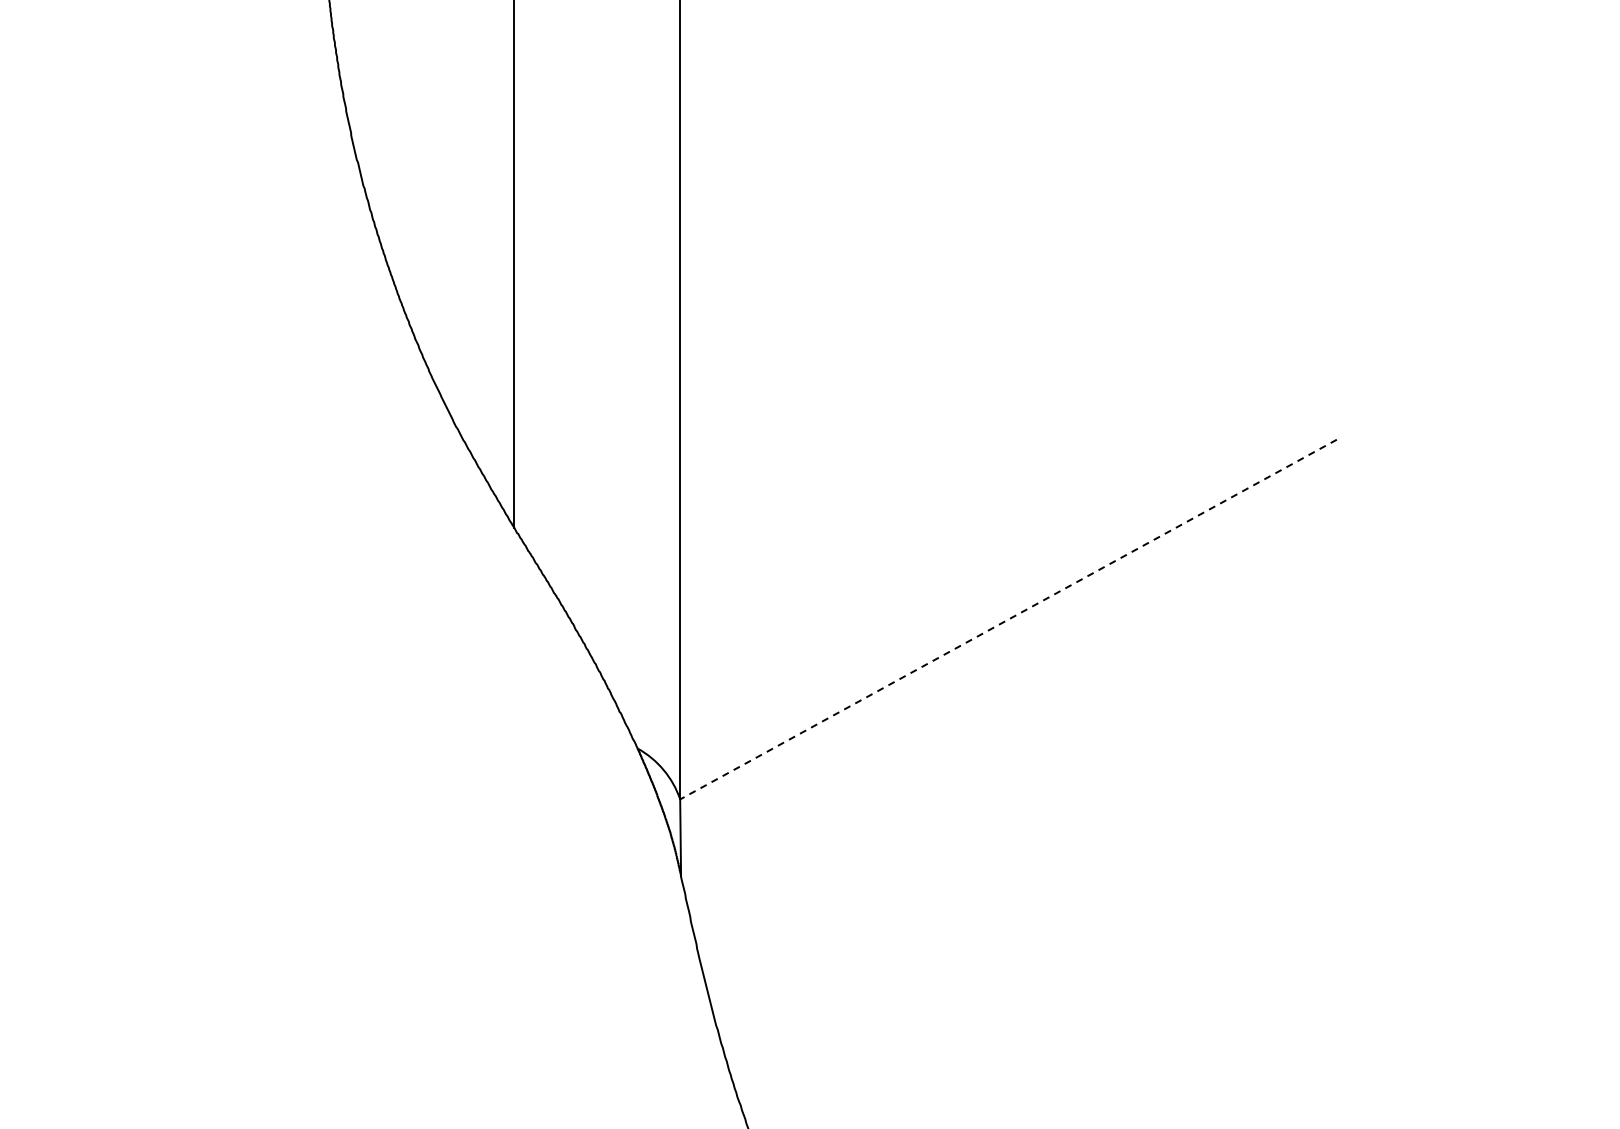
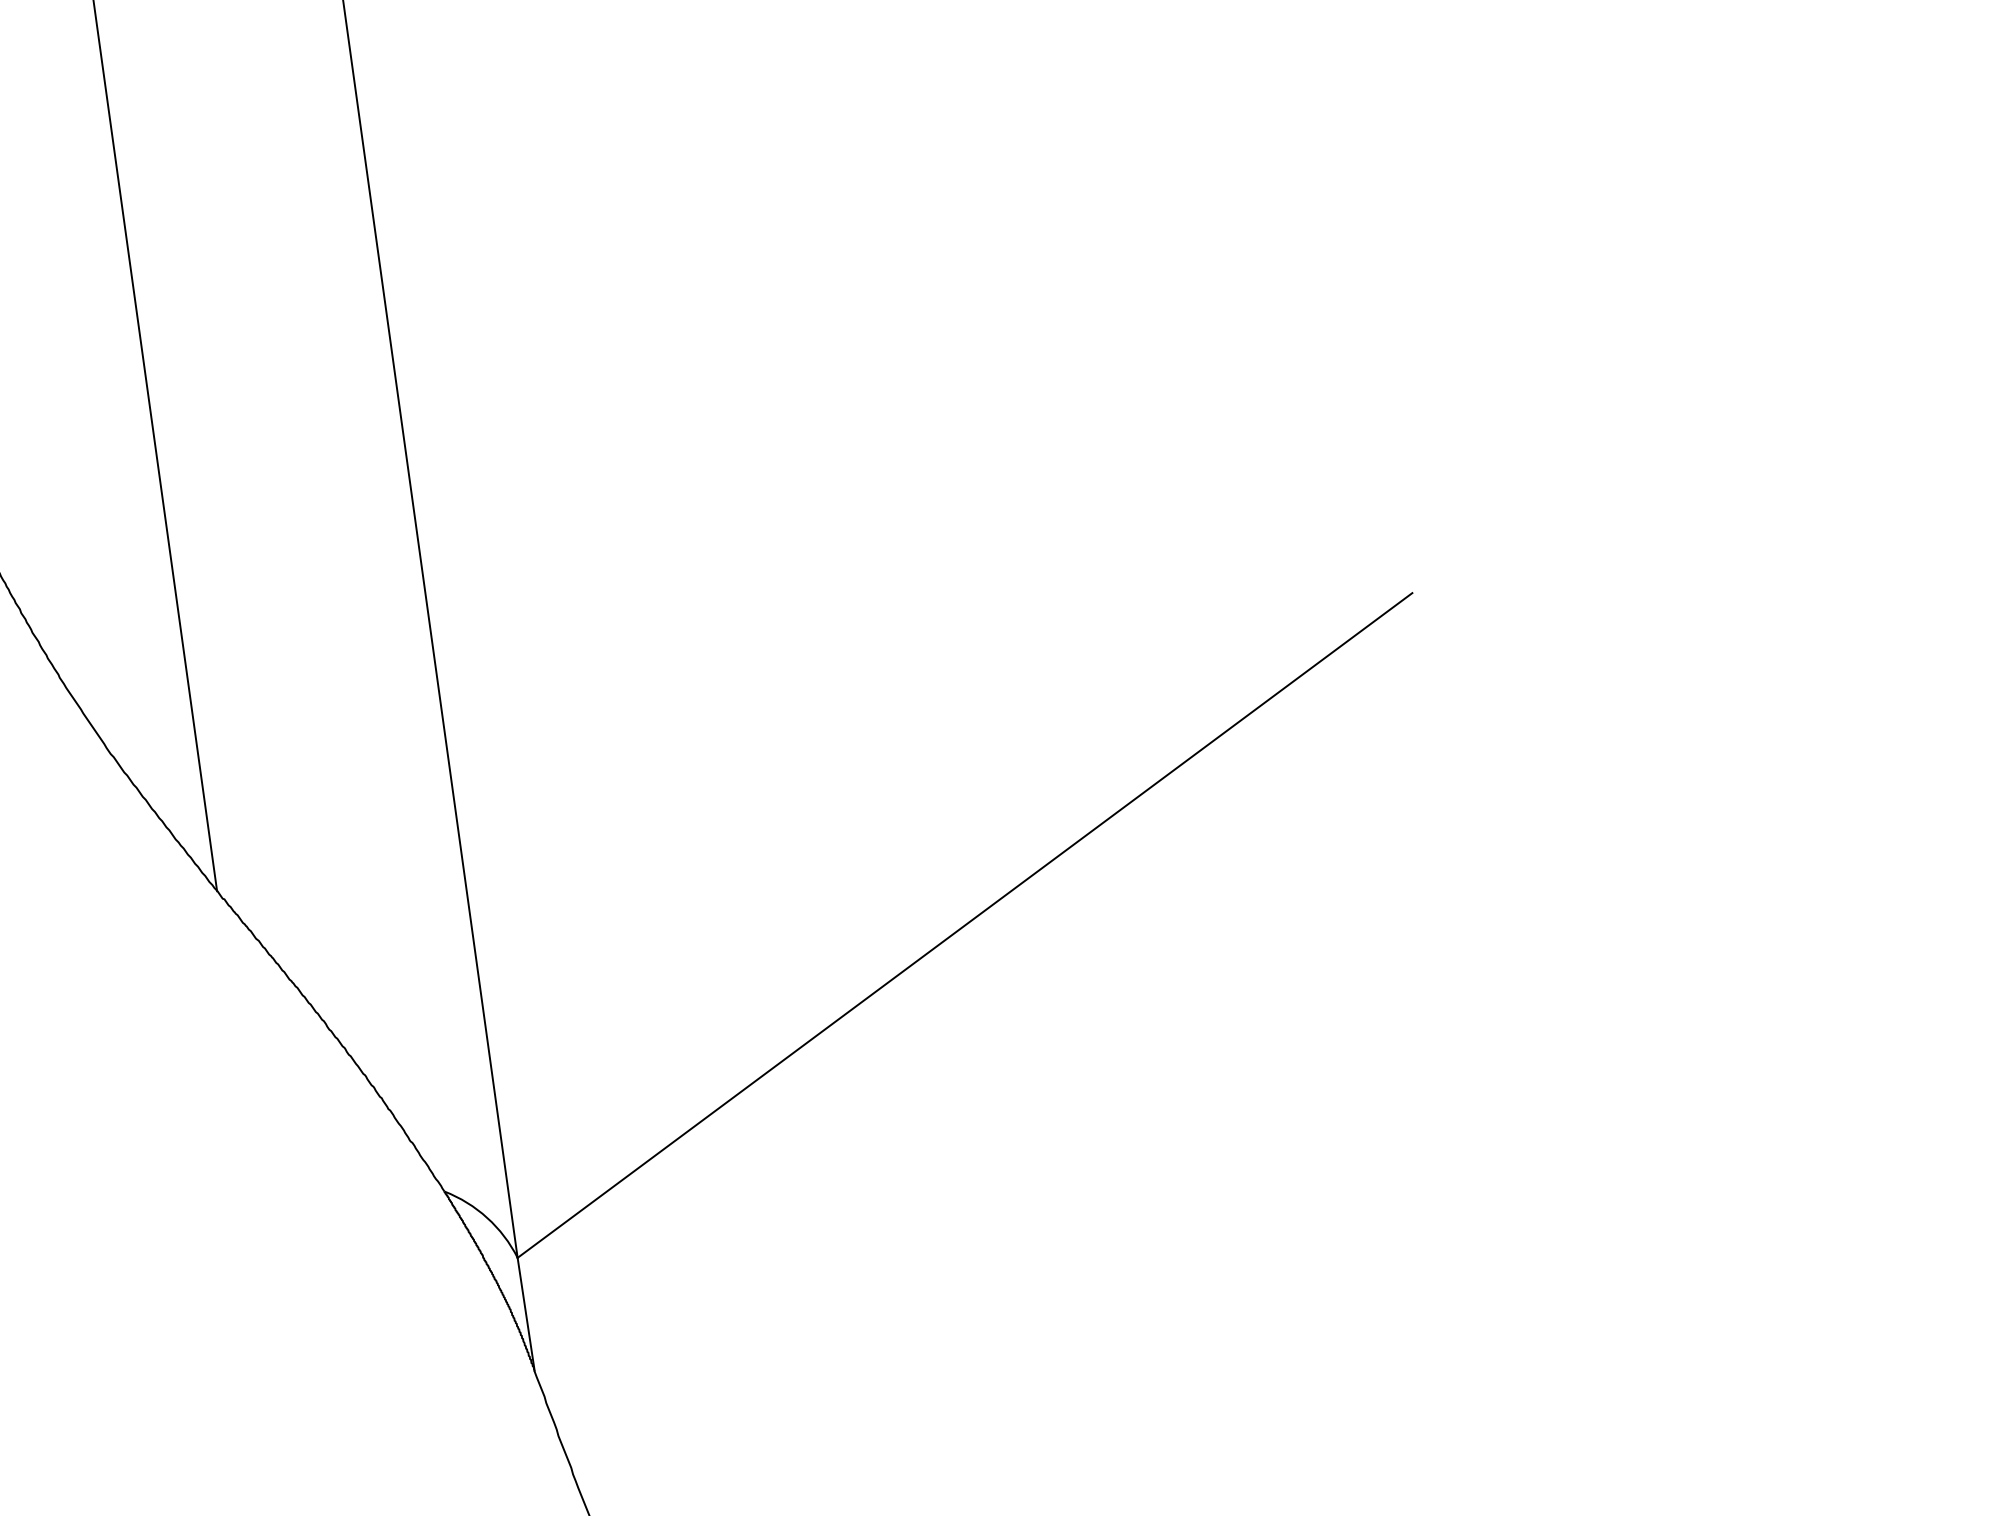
line: (1008, 619) -> (964, 925), dashed -> solid

